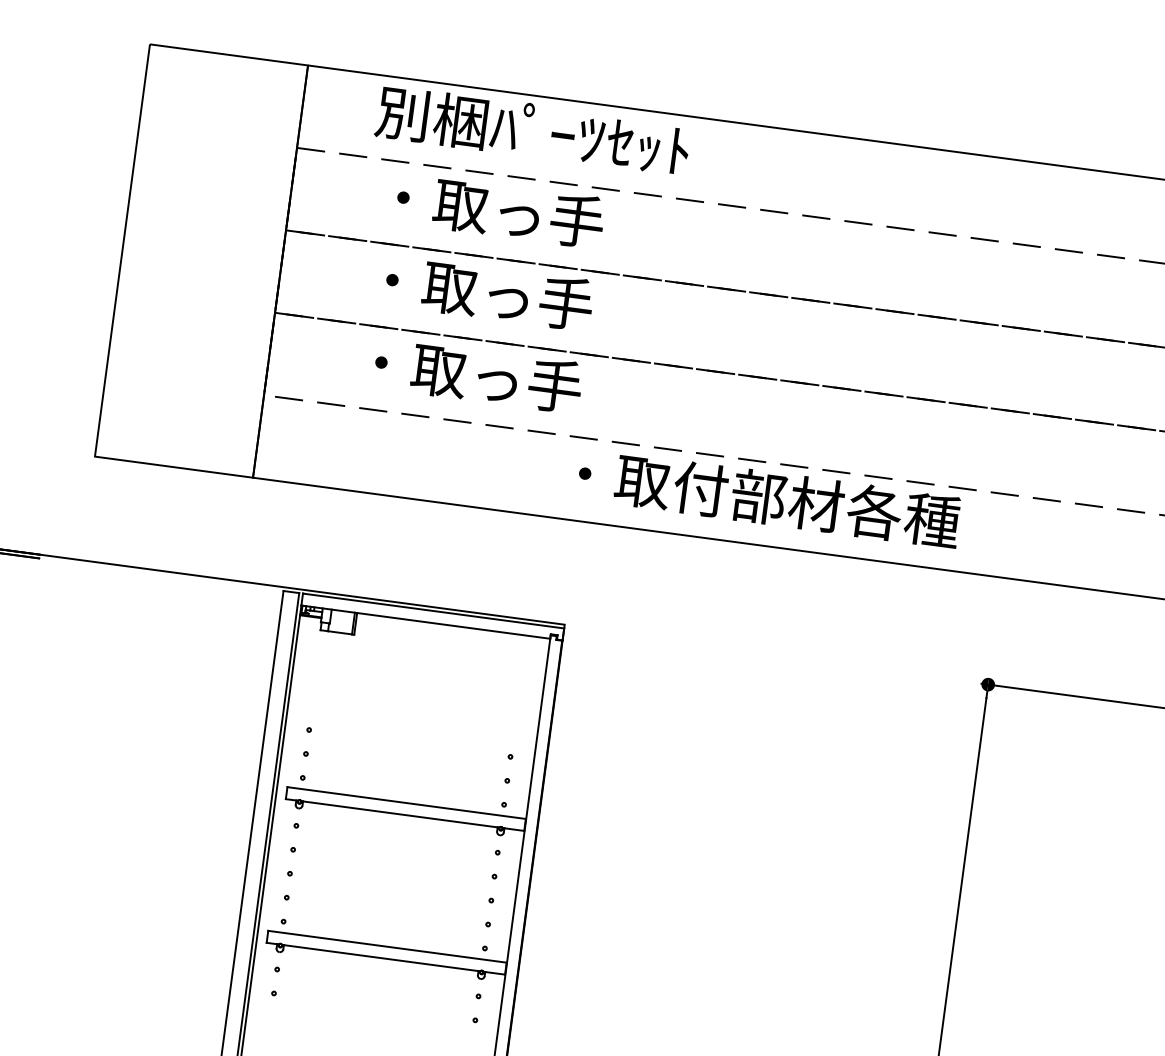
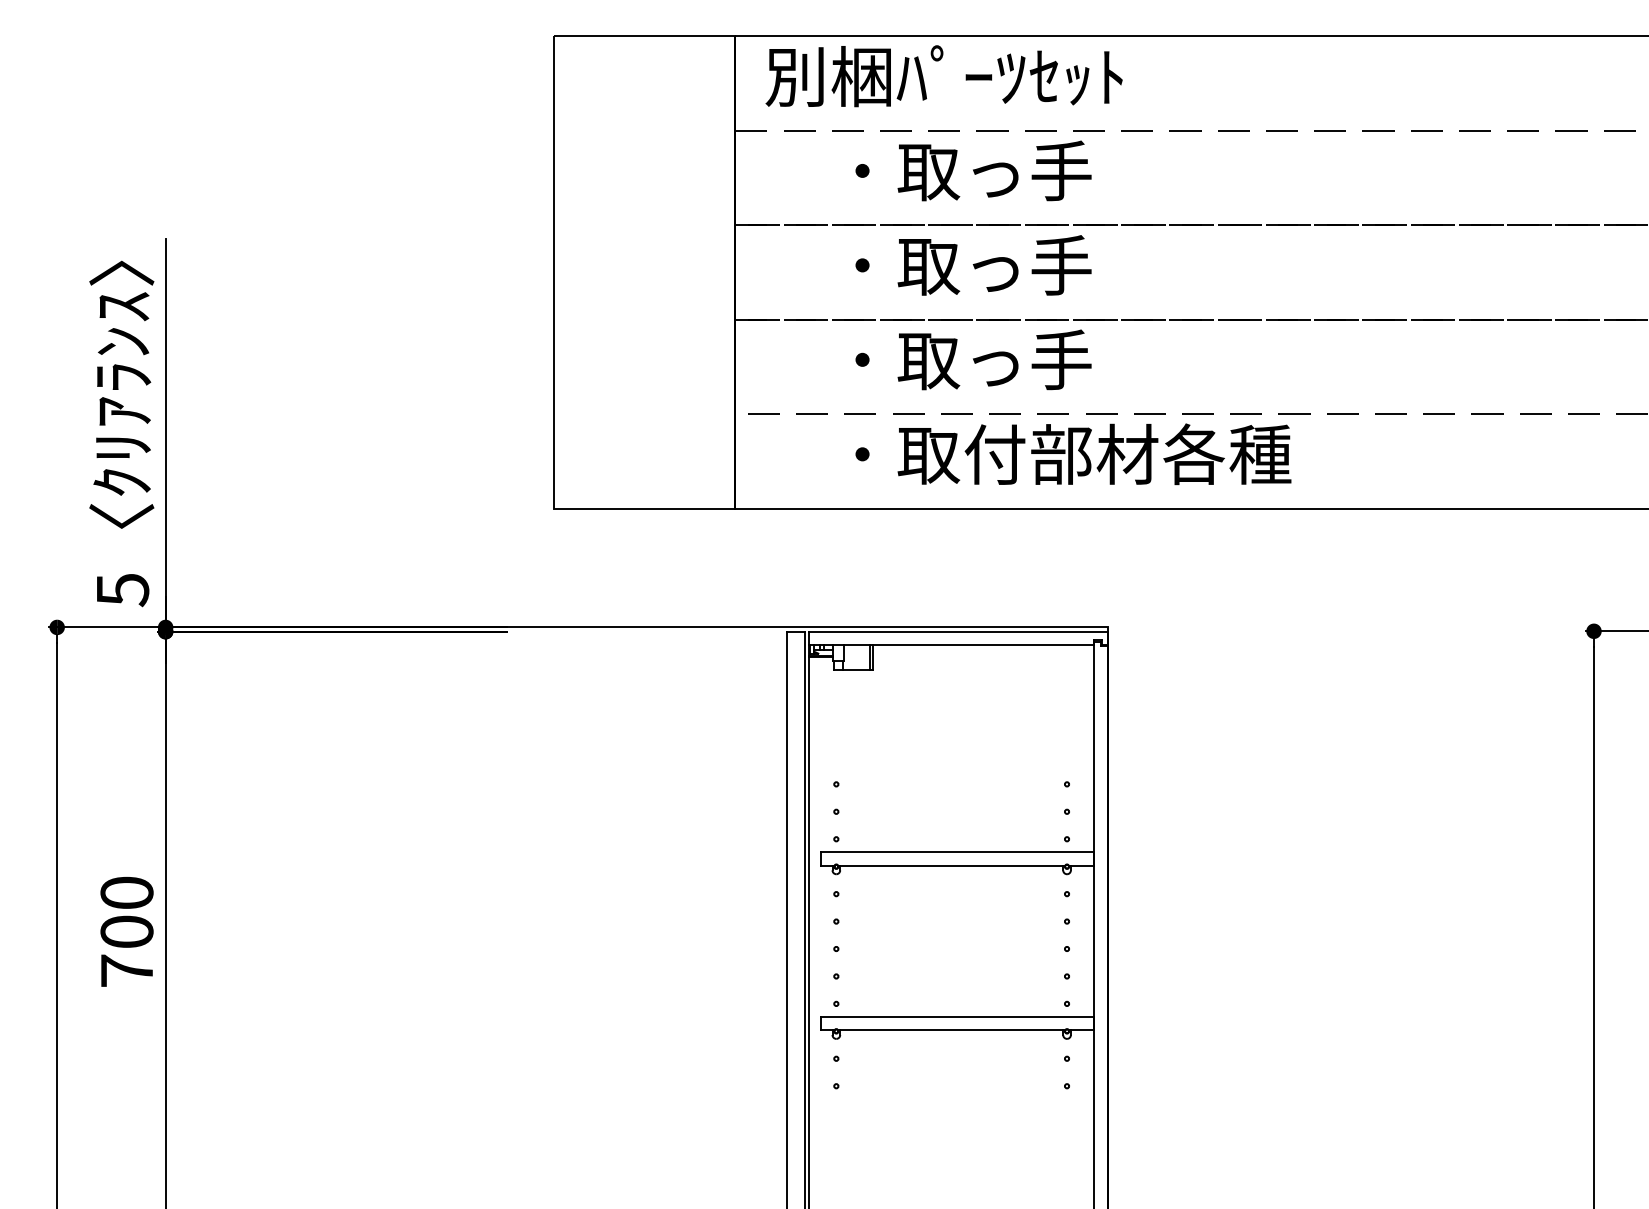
text: (532, 130) -> (943, 76), moved
text: (769, 498) -> (1073, 454), moved

